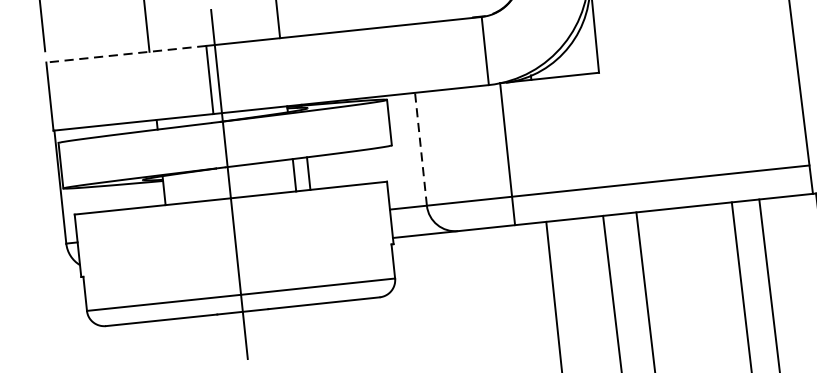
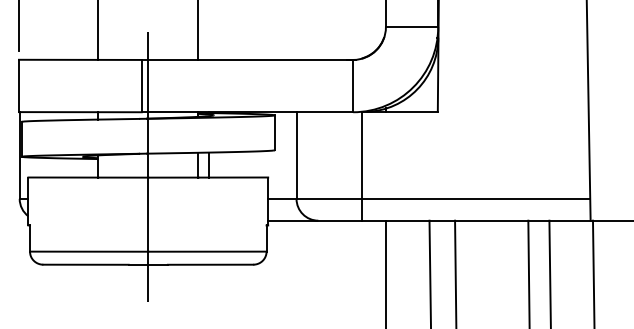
line: (125, 53) -> (79, 59), dashed -> solid
line: (420, 149) -> (296, 155), dashed -> solid

